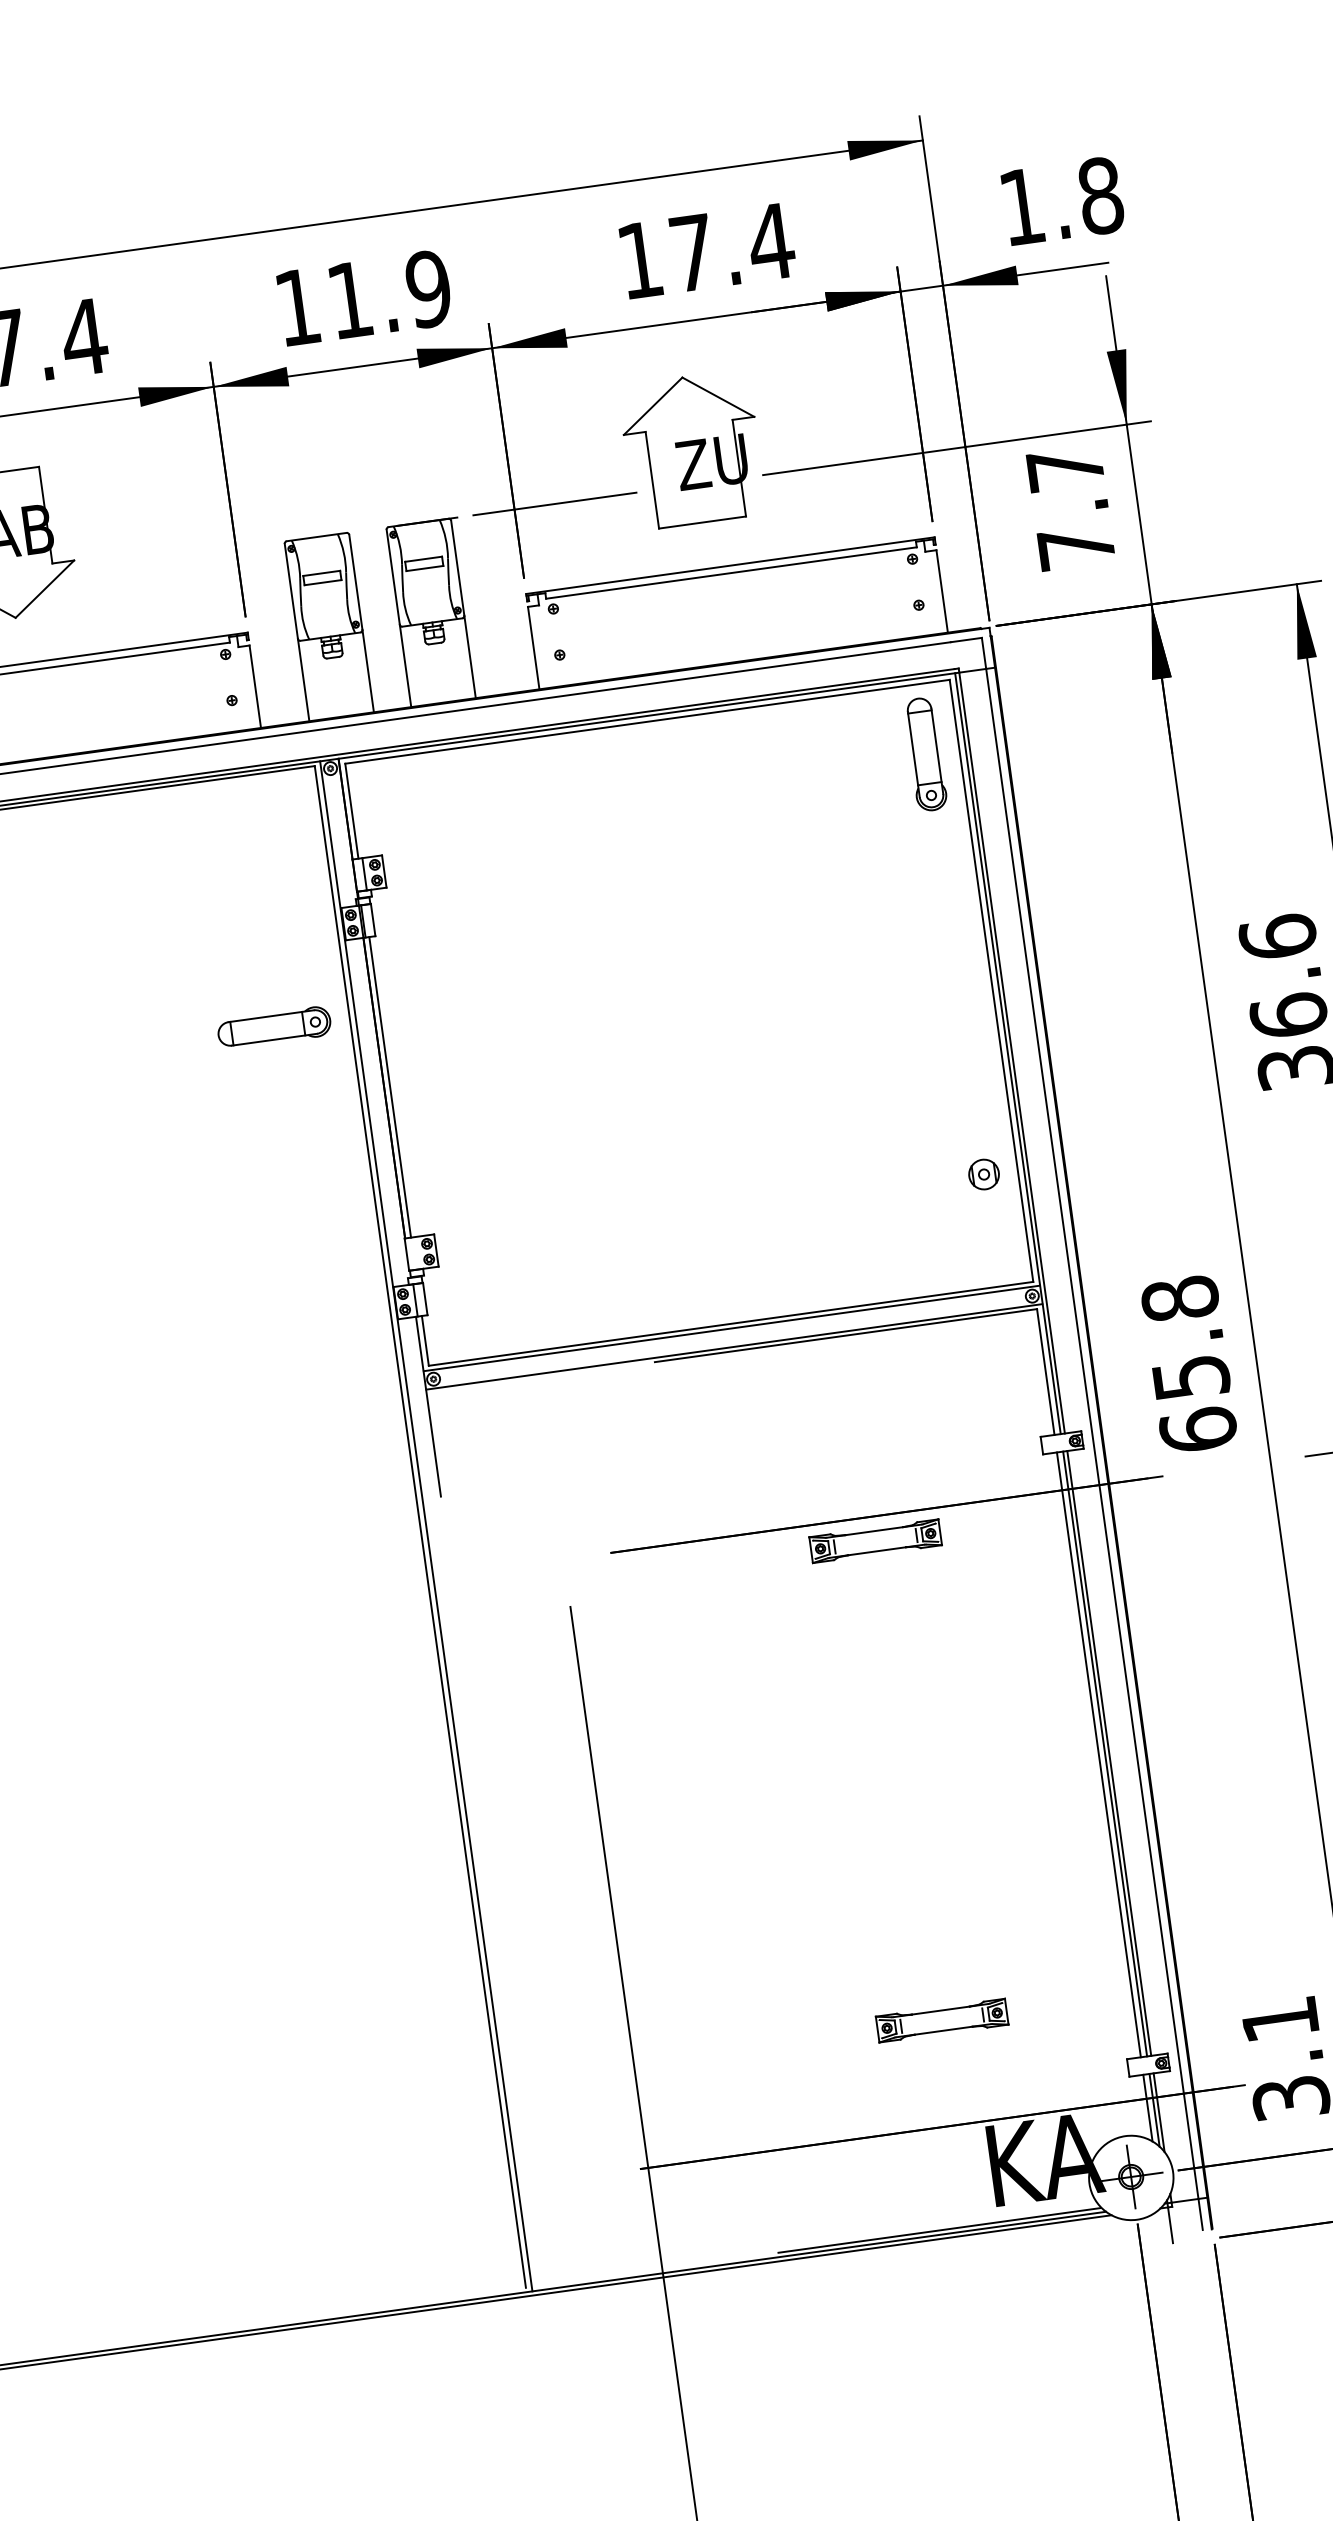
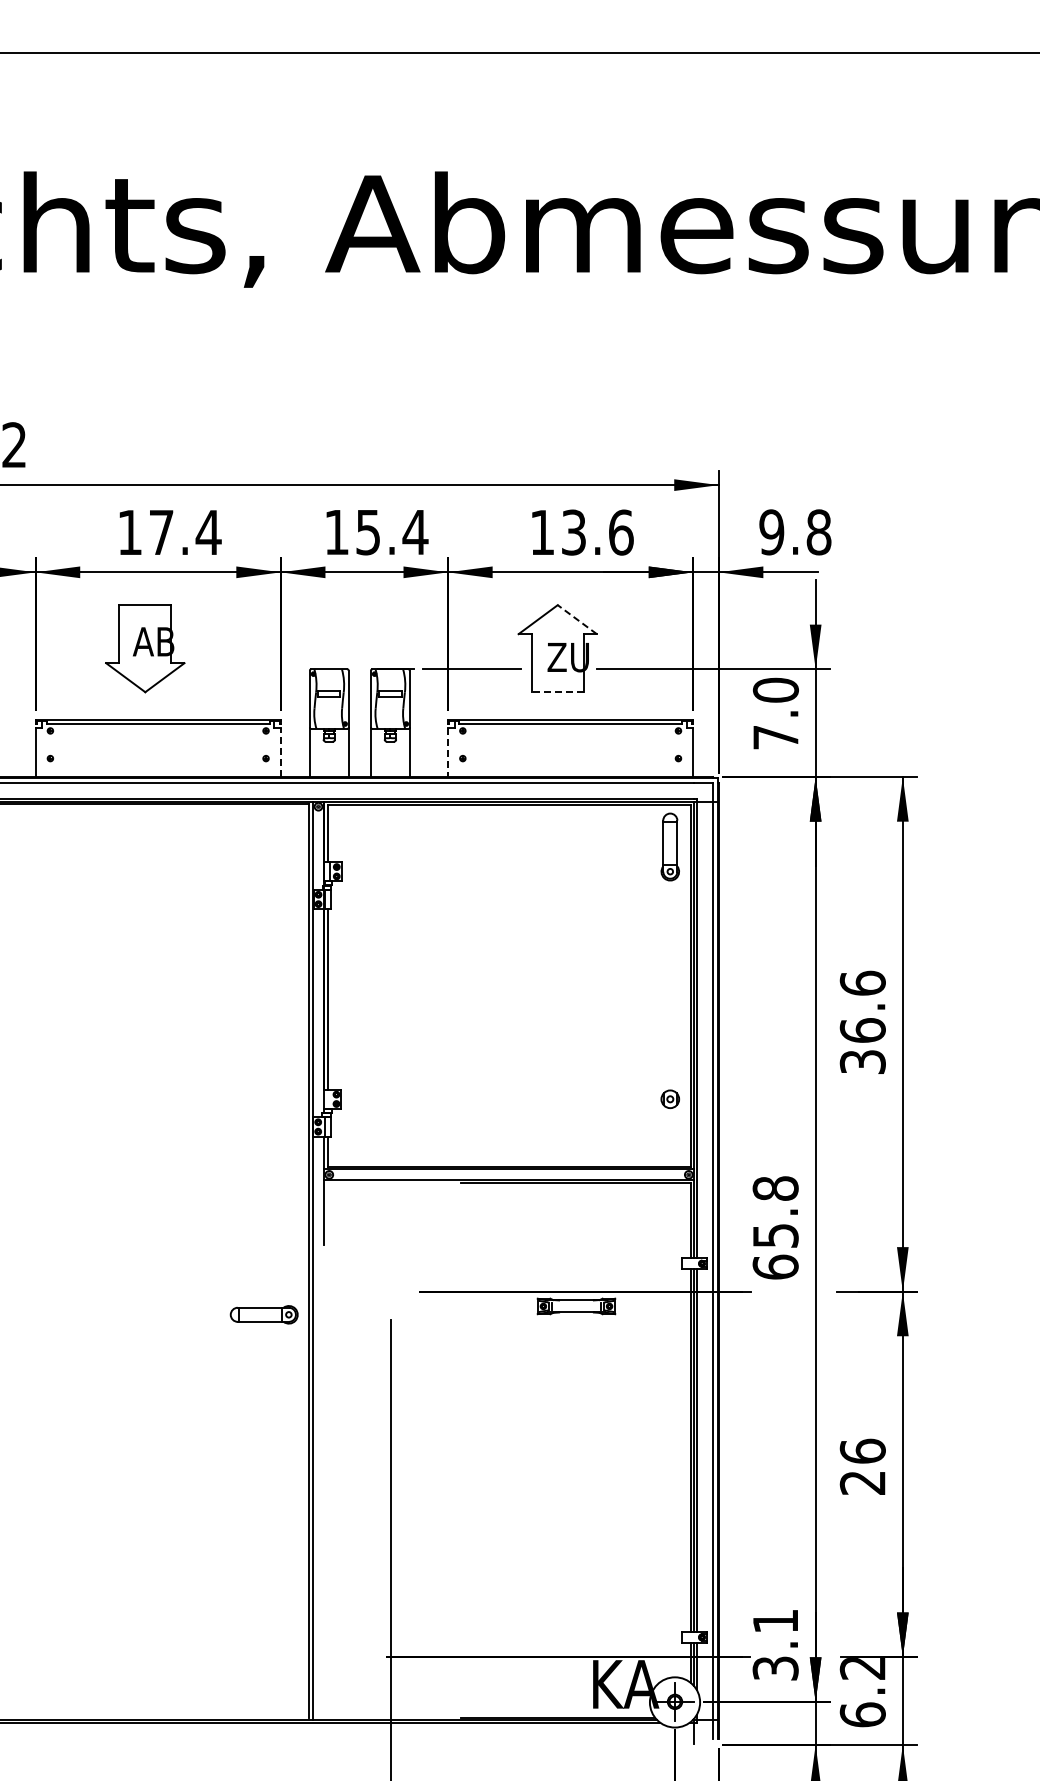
text: (1021, 207) -> (771, 532), 1.8 -> 9.8
text: (733, 247) -> (598, 532), 17.4 -> 13.6
text: (390, 294) -> (392, 532), 11.9 -> 15.4
line: (716, 397) -> (576, 619), solid -> dashed
text: (1064, 467) -> (775, 689), 7.7 -> 7.0
line: (702, 523) -> (557, 692), solid -> dashed
line: (534, 648) -> (448, 752), solid -> dashed
line: (254, 687) -> (280, 752), solid -> dashed
part: (273, 1027) -> (263, 1314), moved
part: (942, 2020) -> (576, 1594), removed

